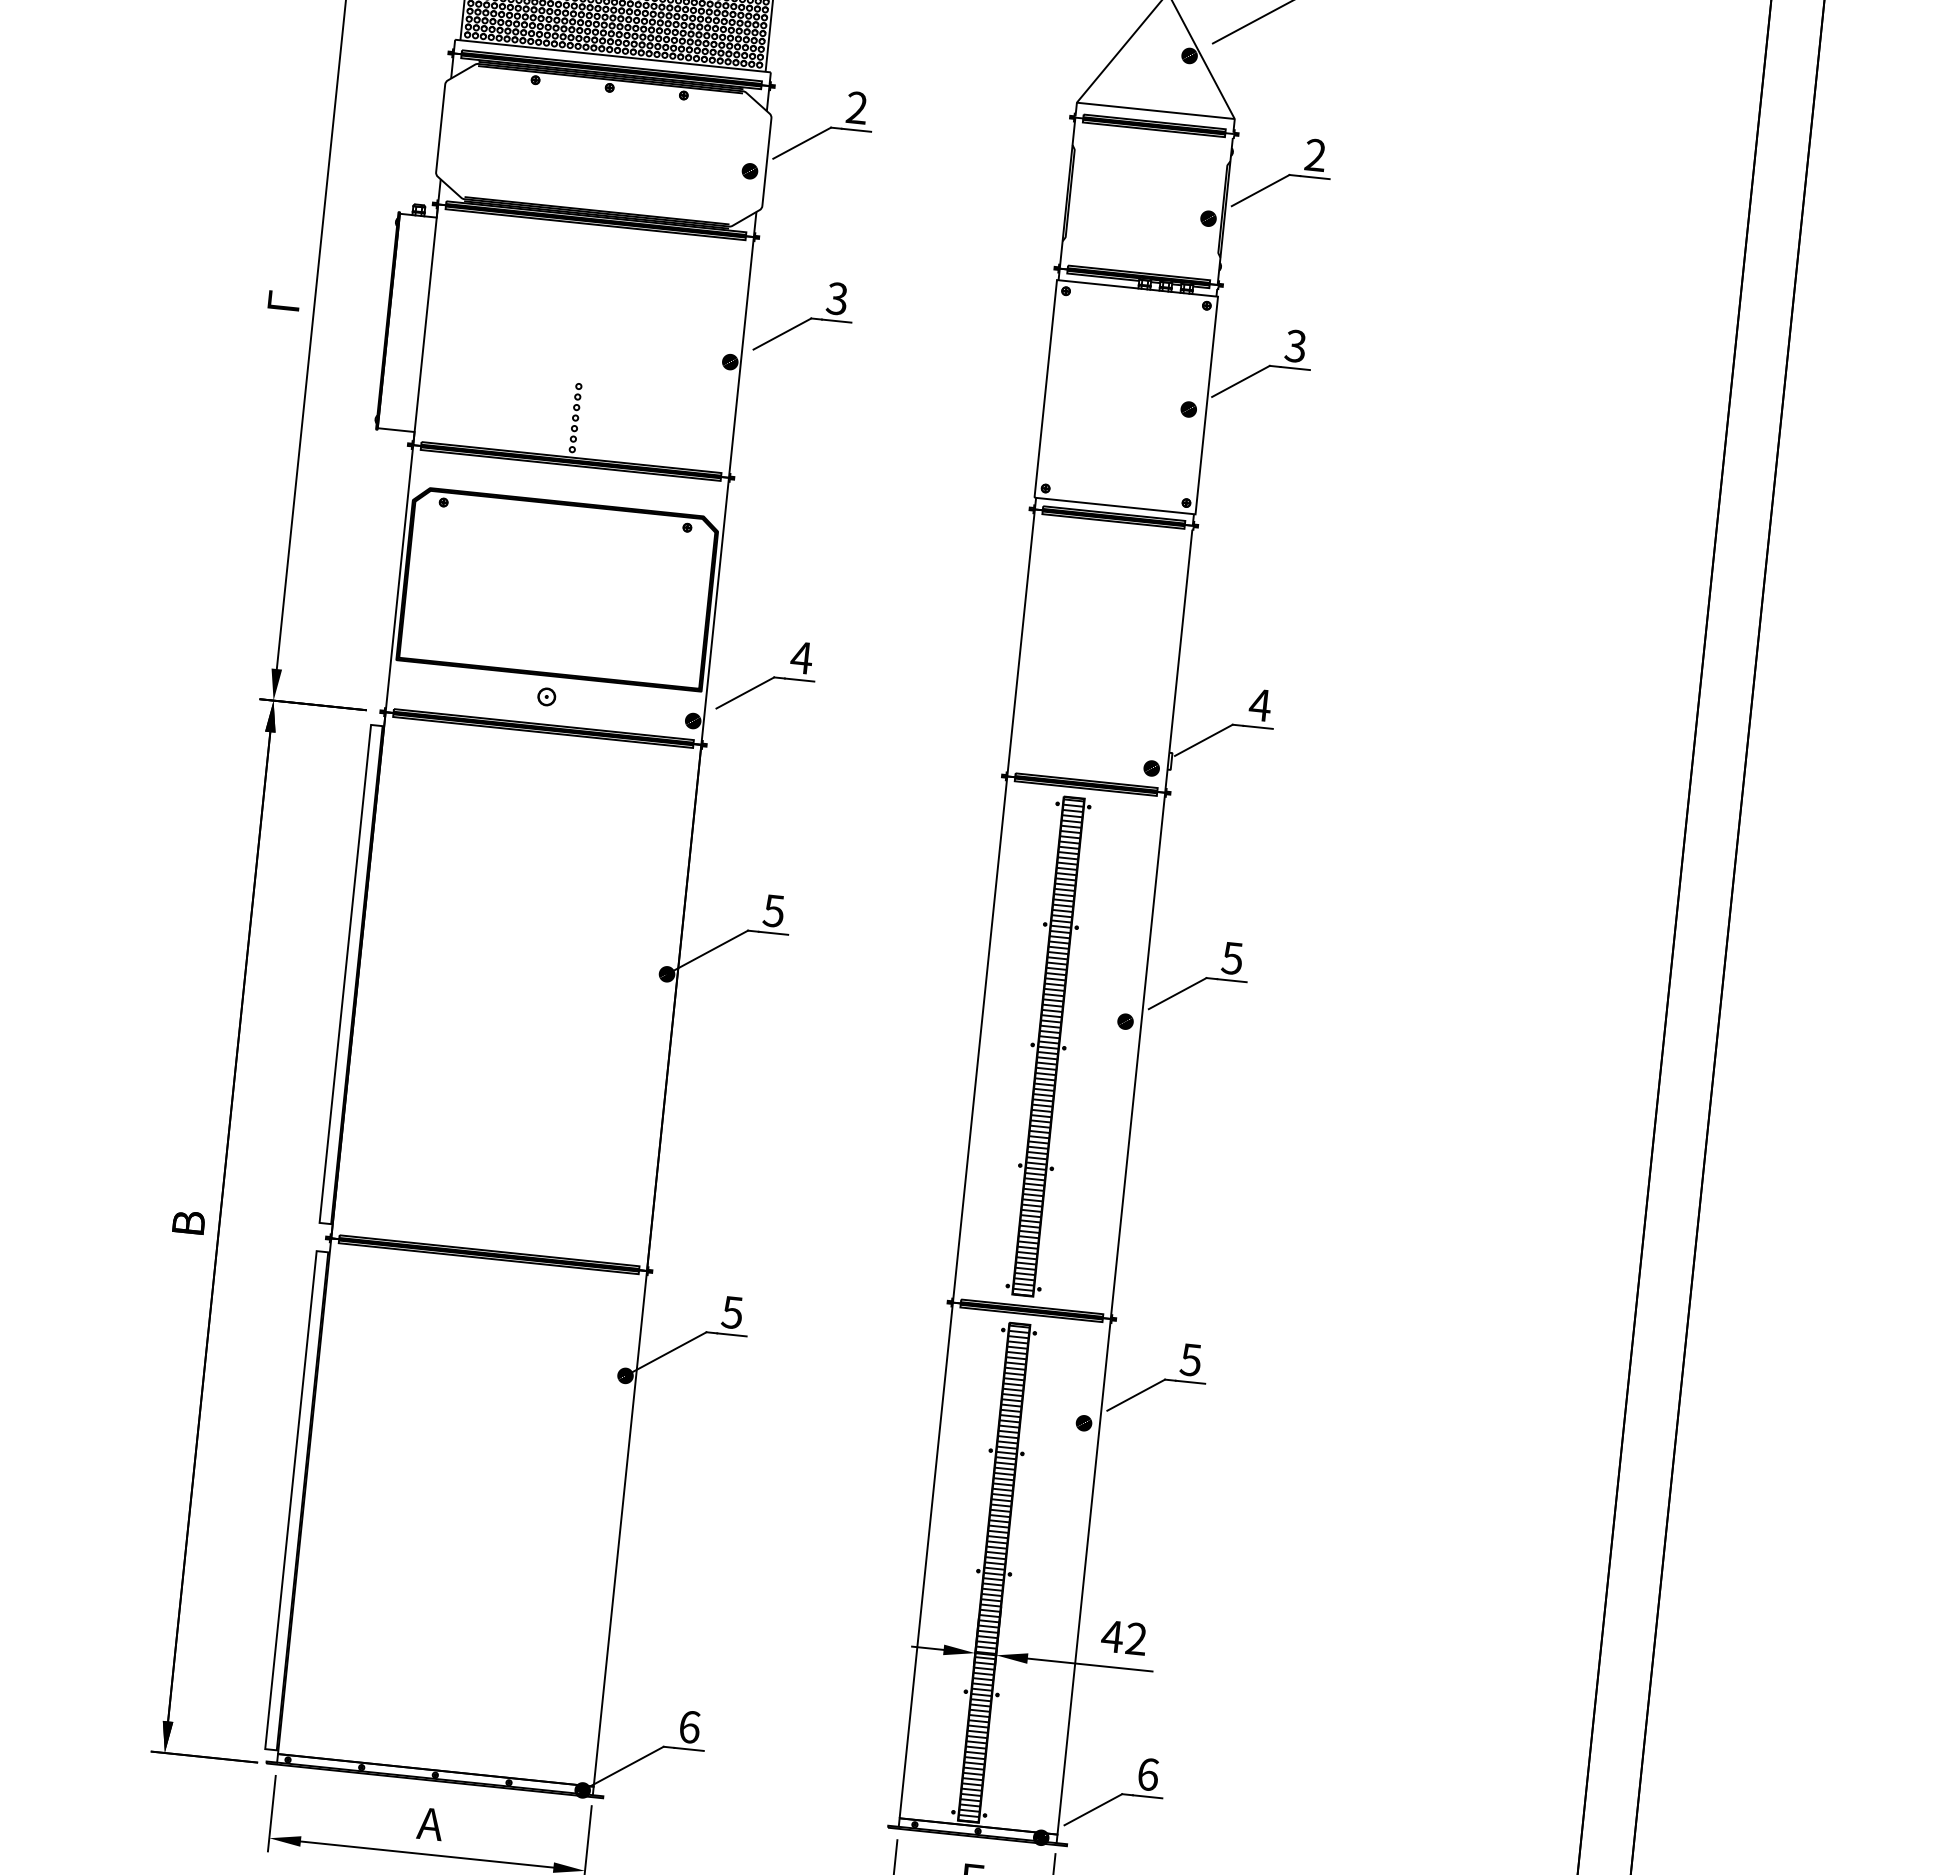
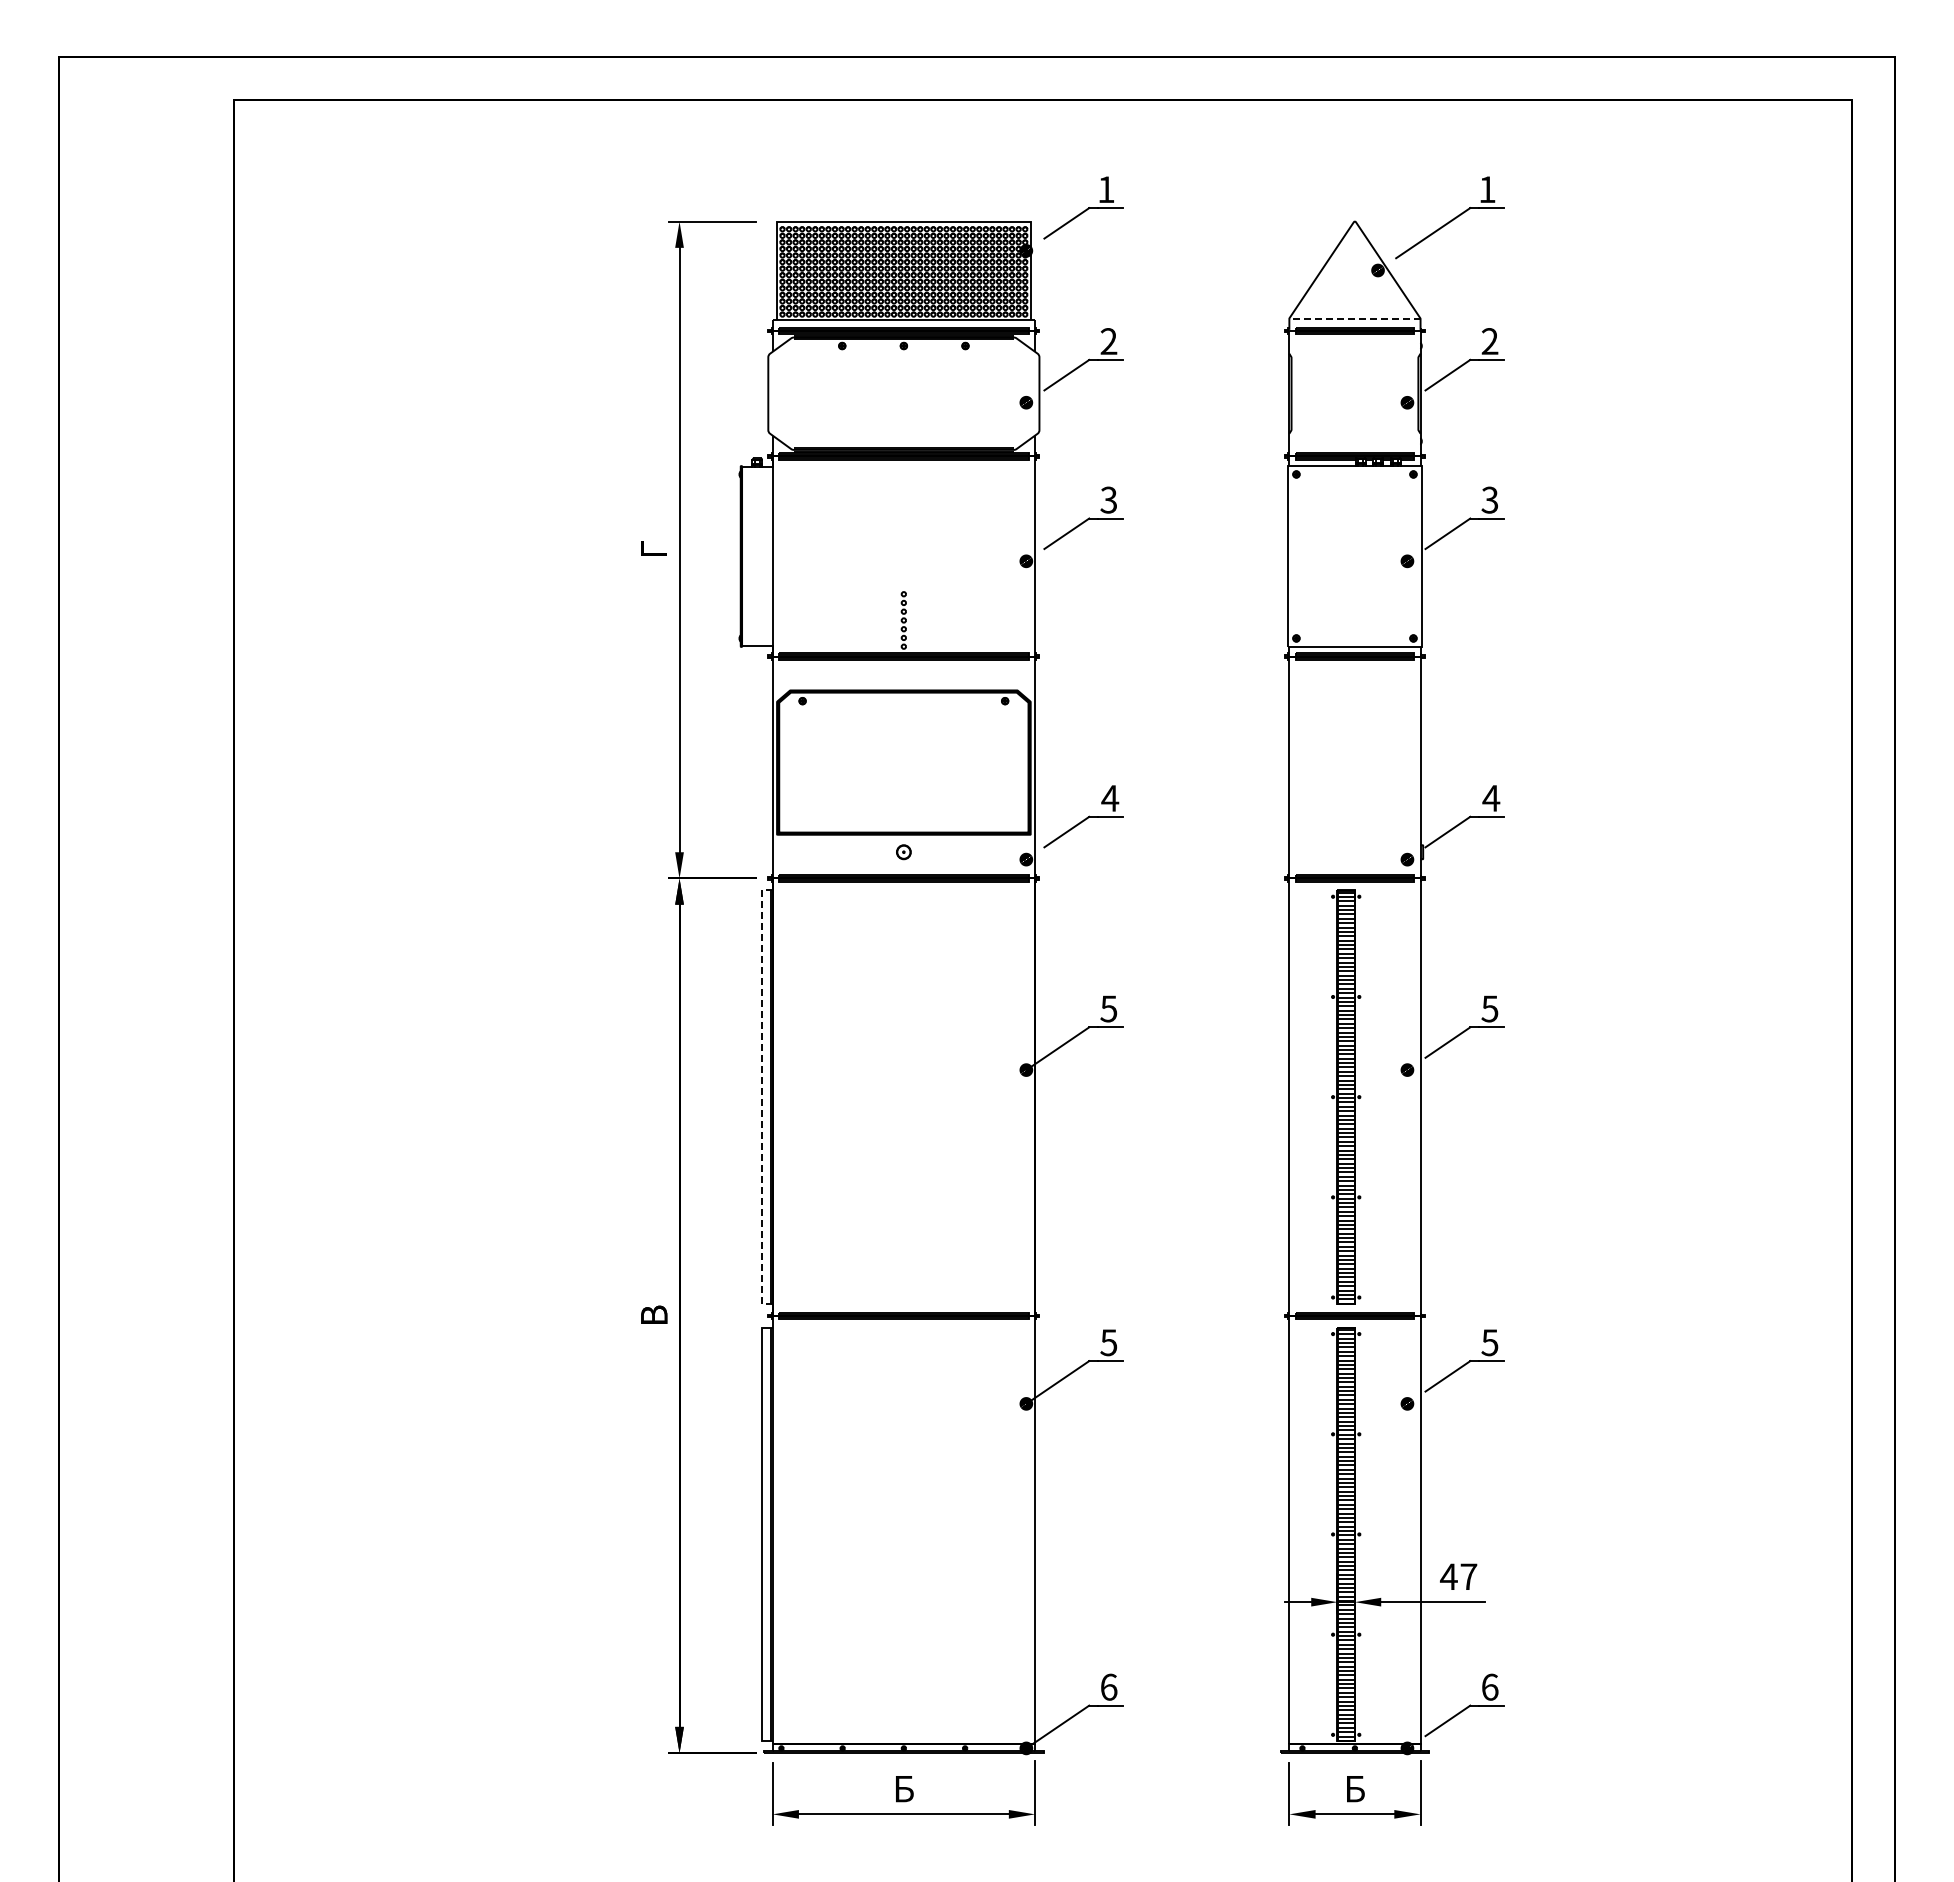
line: (1155, 110) -> (1354, 318), solid -> dashed
line: (344, 974) -> (761, 1097), solid -> dashed
text: (1136, 1638) -> (1468, 1576), 42 -> 47
text: (429, 1824) -> (903, 1789), А -> Б

